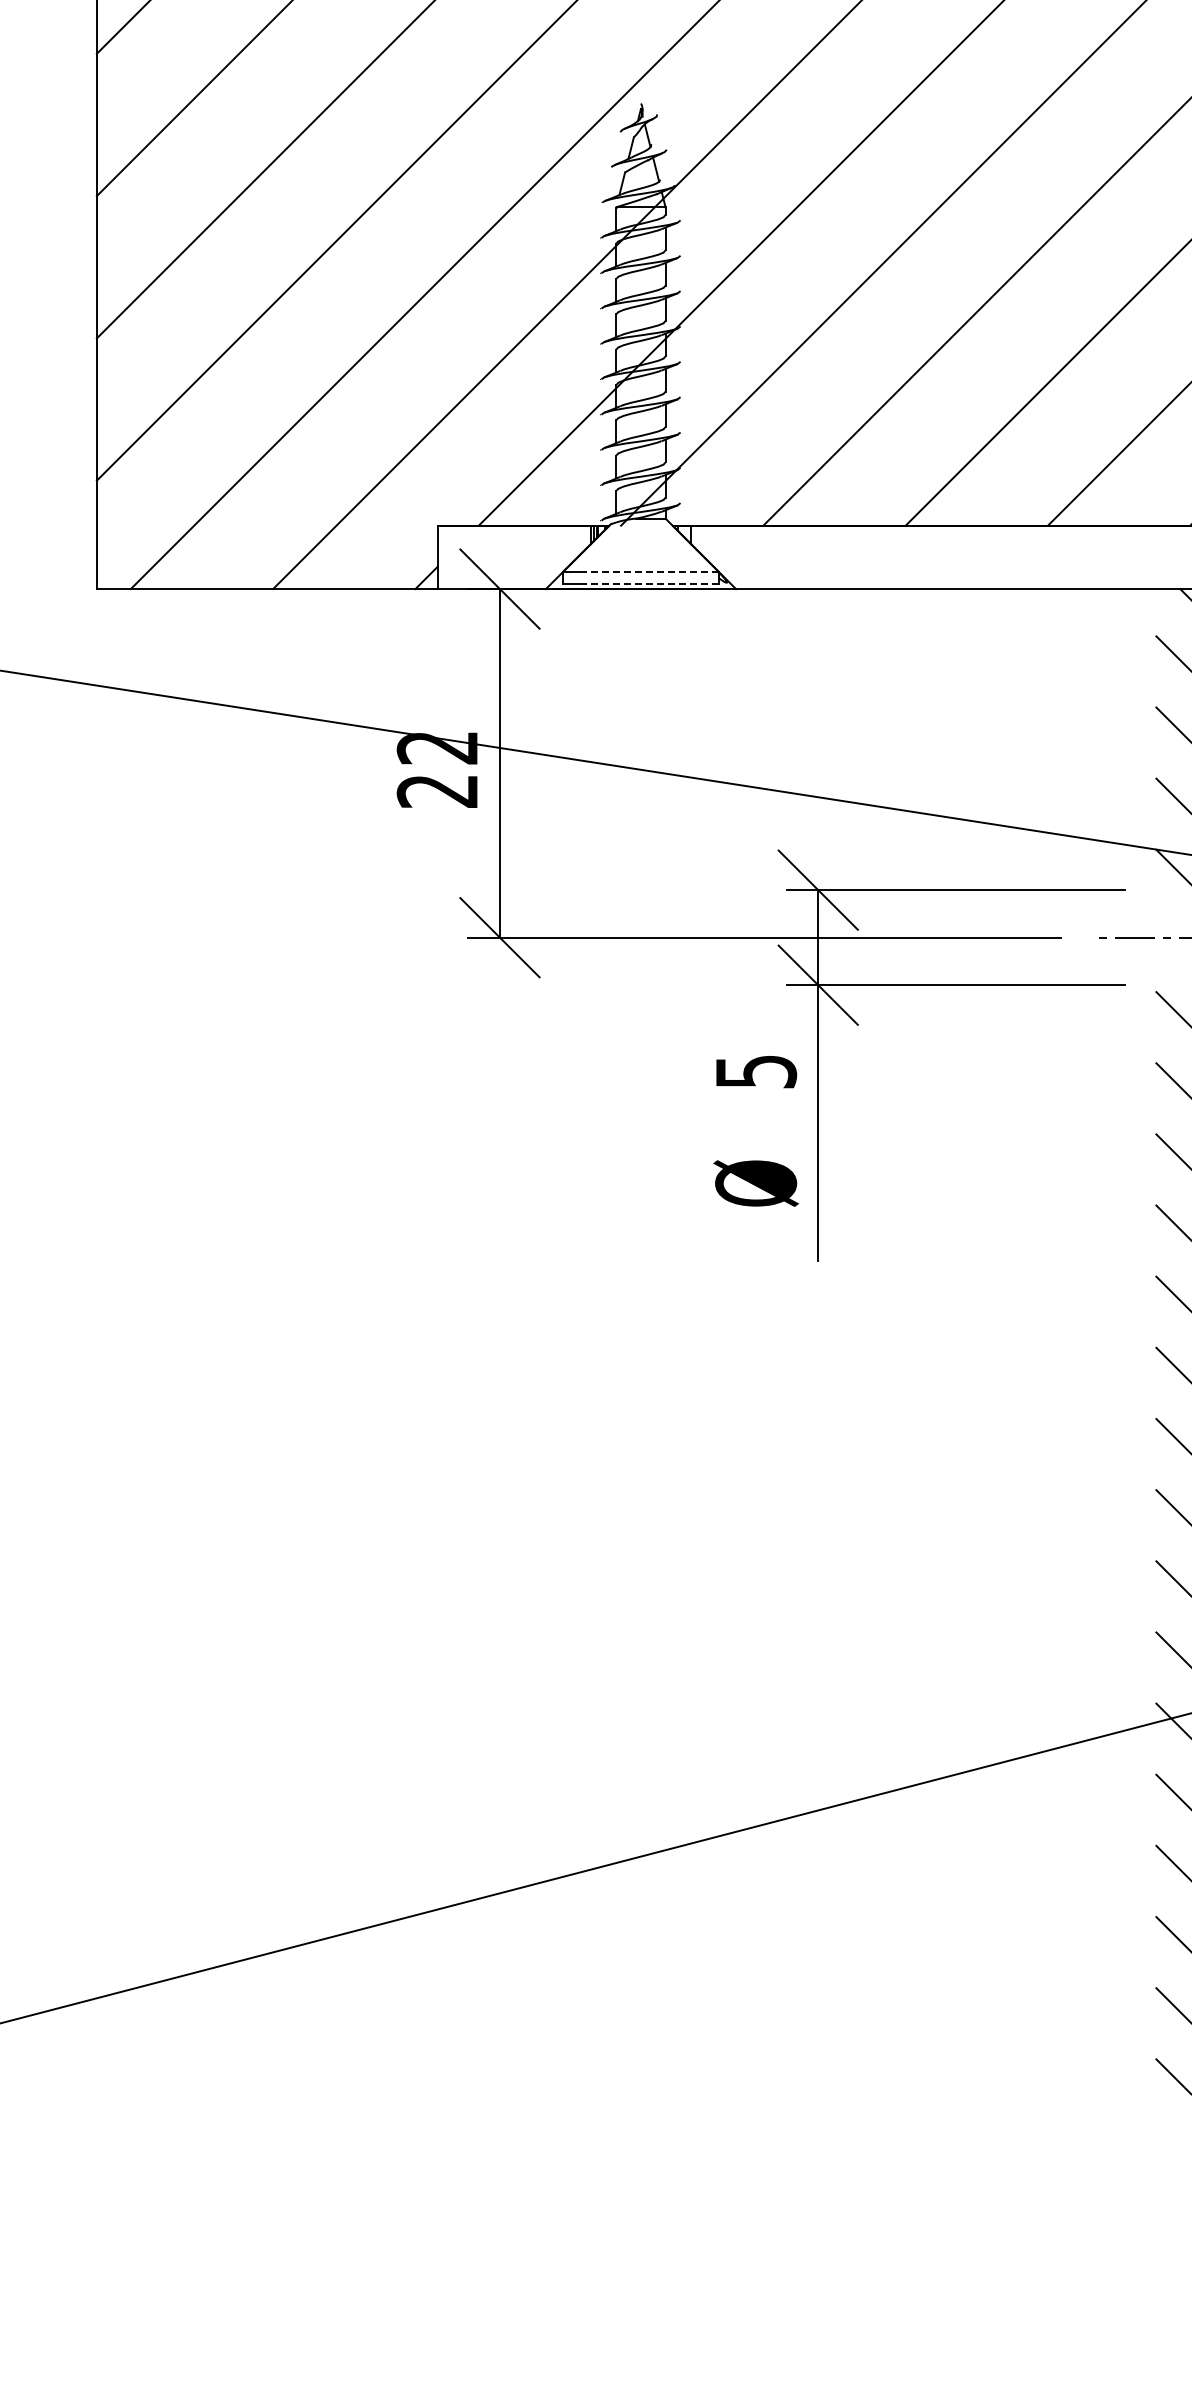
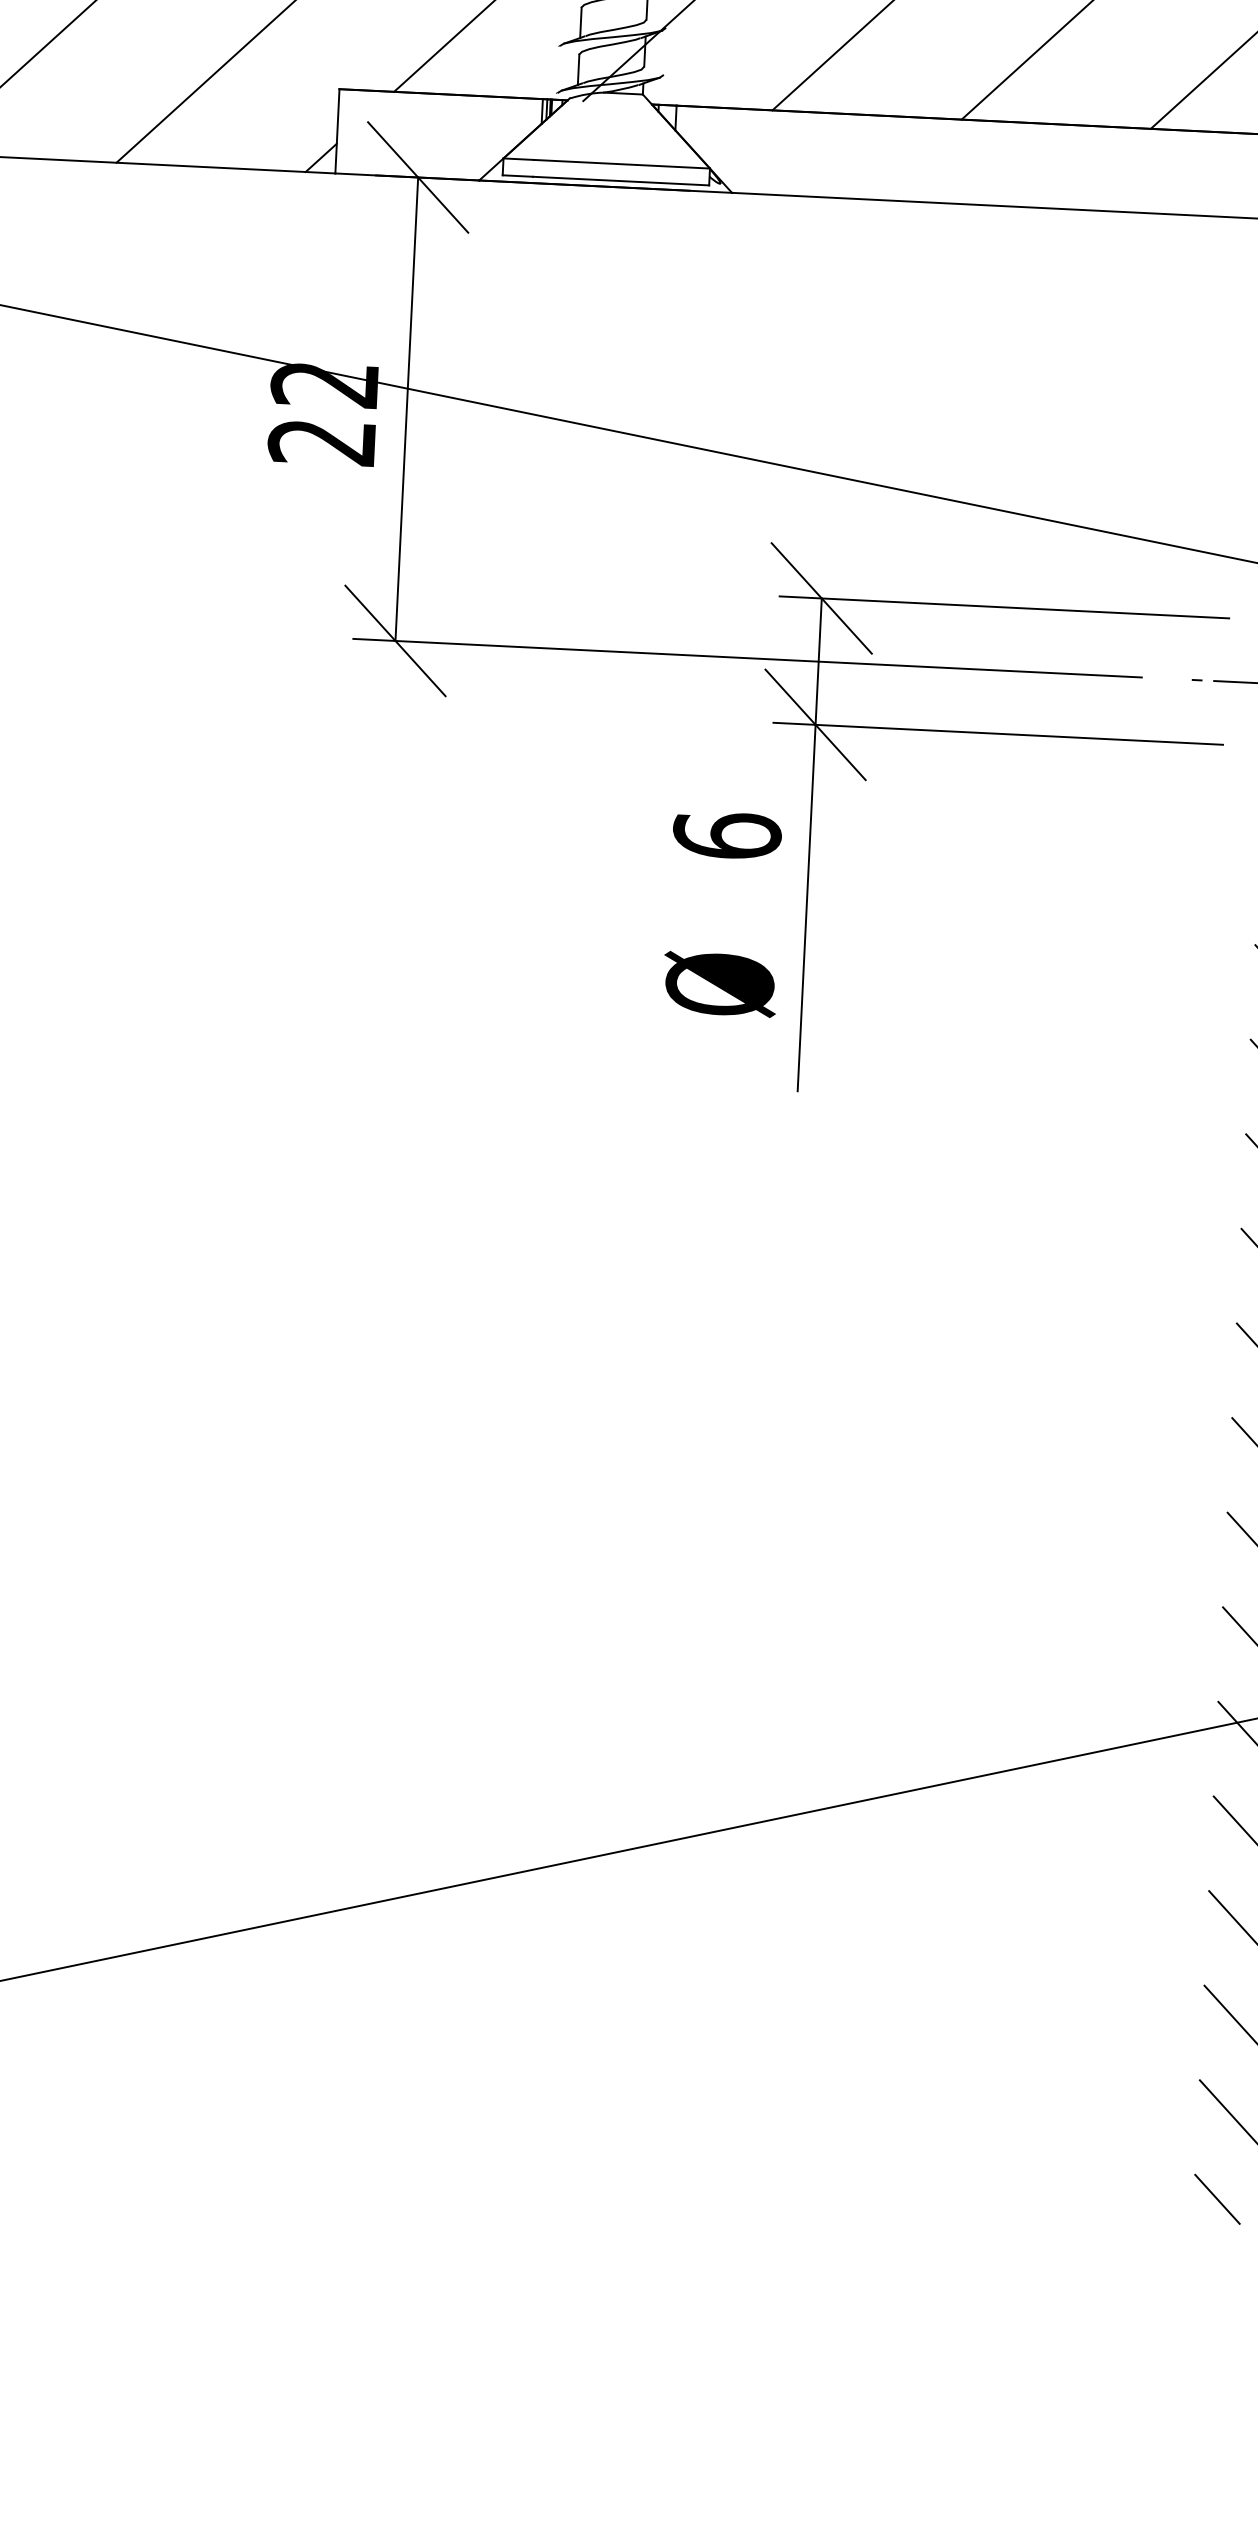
line: (651, 571) -> (620, 163), dashed -> solid
line: (651, 584) -> (619, 181), dashed -> solid
text: (756, 1071) -> (727, 835), 5 -> 6

